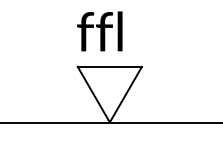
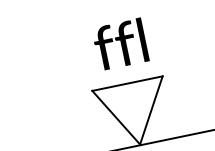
text: (99, 31) -> (120, 44), moved

